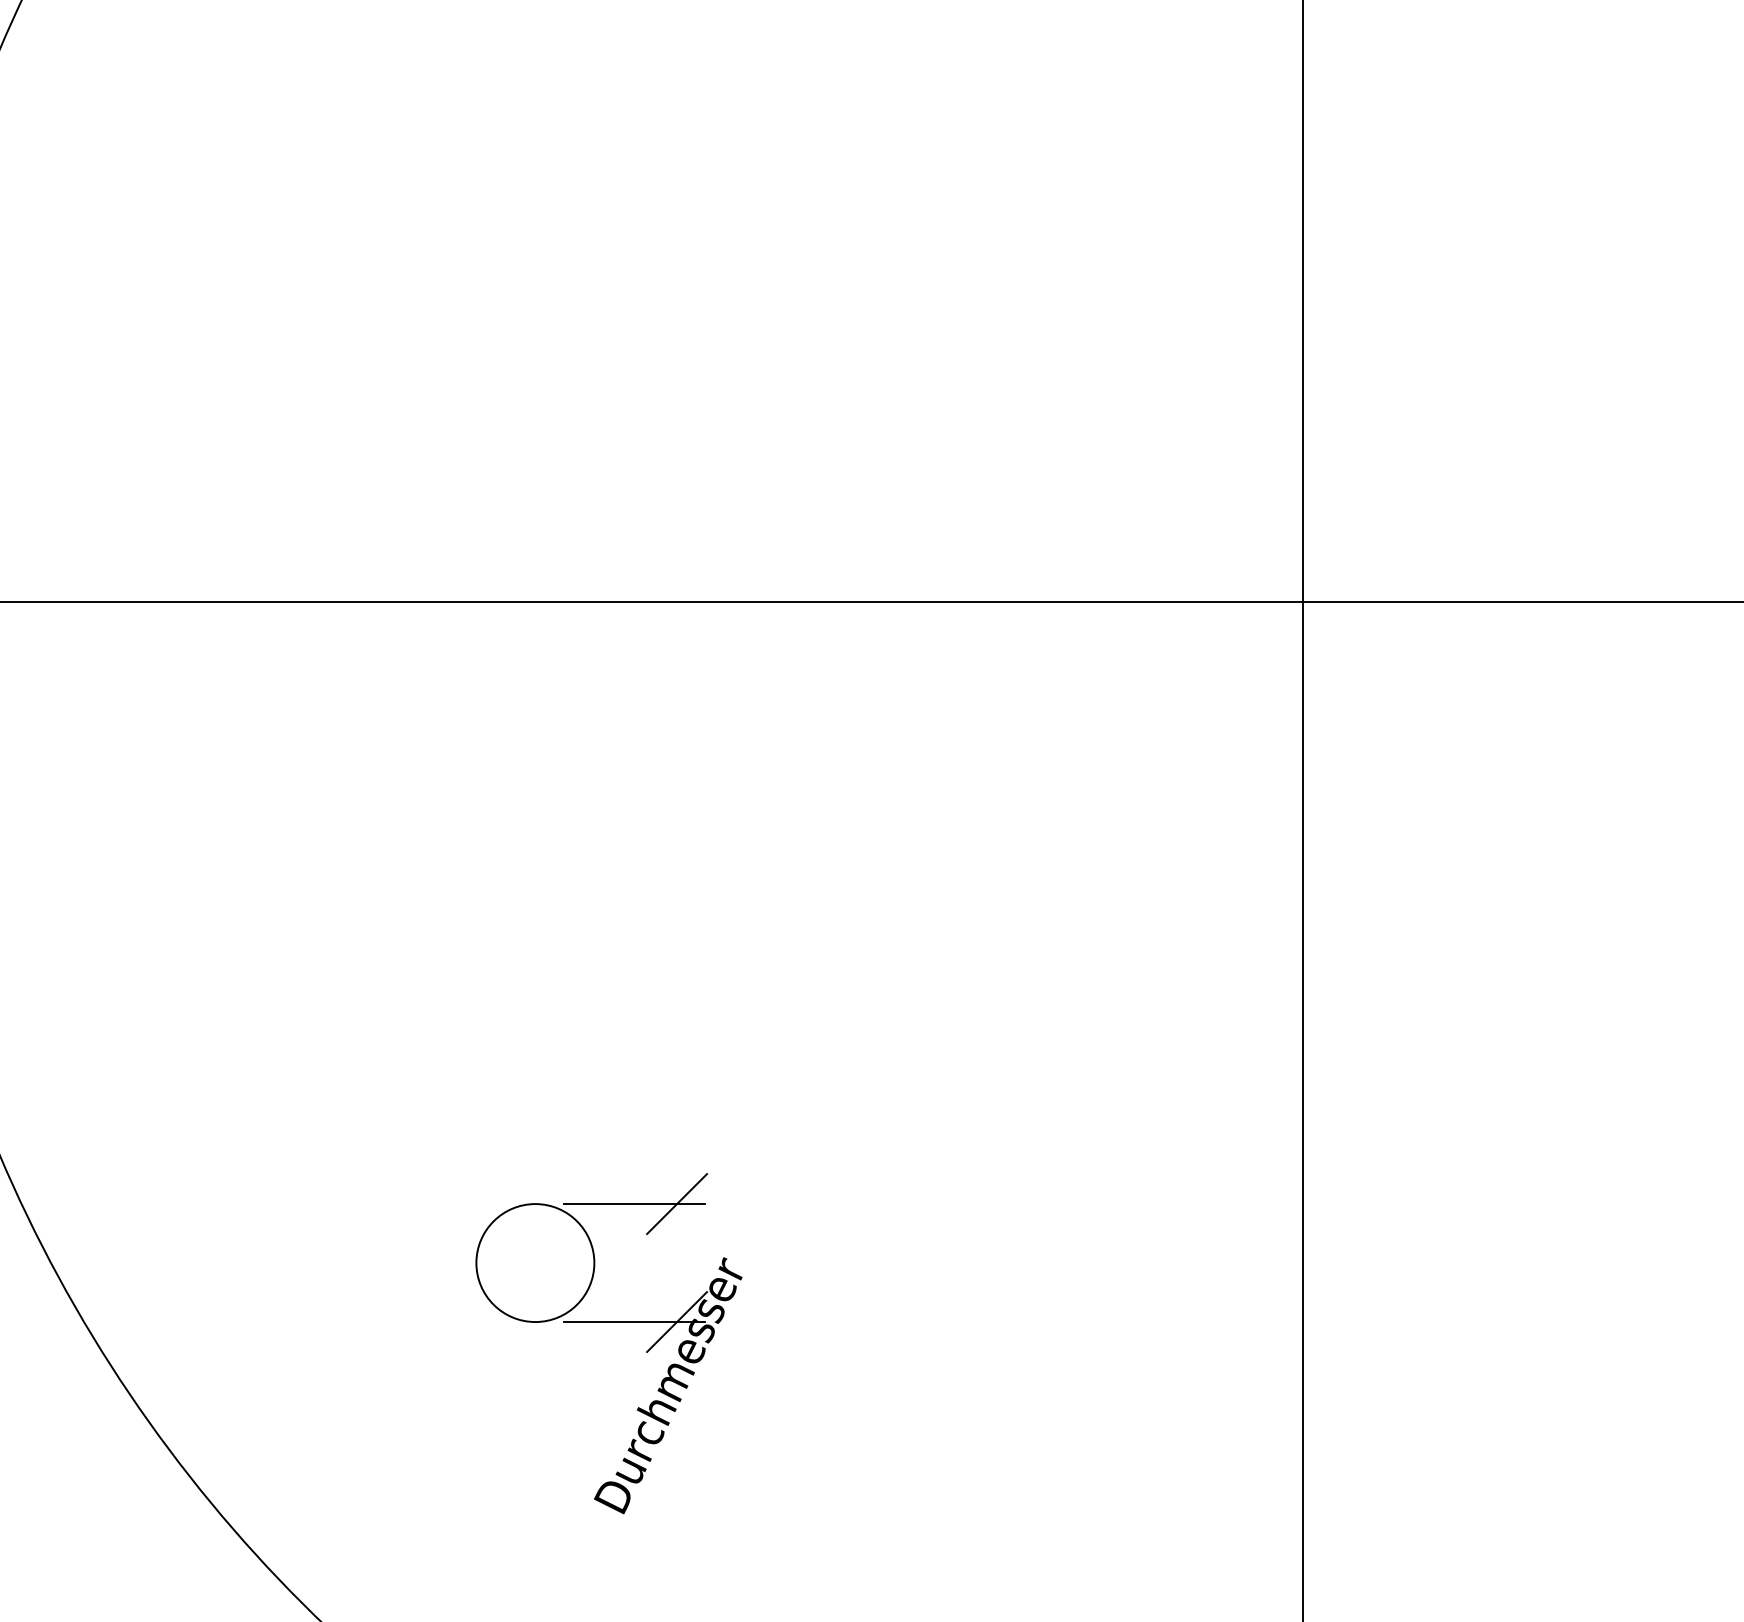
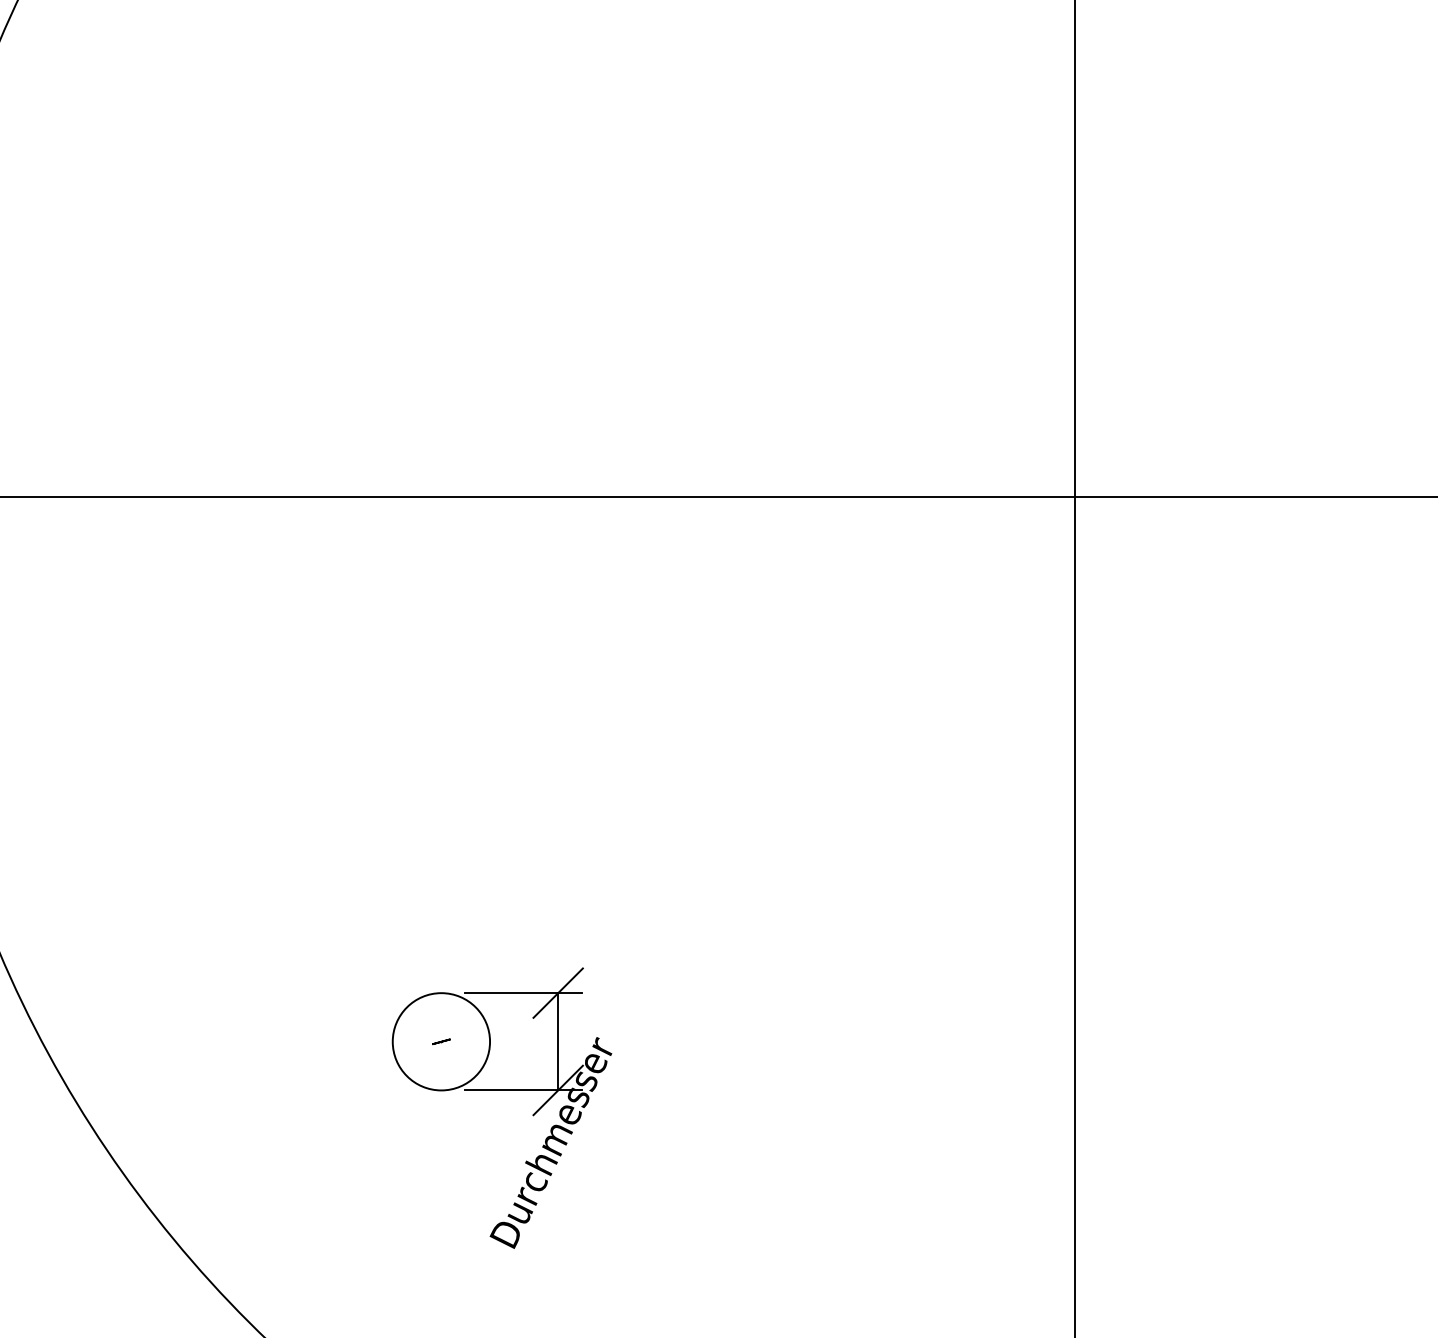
line: (535, 1262) -> (441, 1041), added
line: (677, 1262) -> (558, 1041), added

